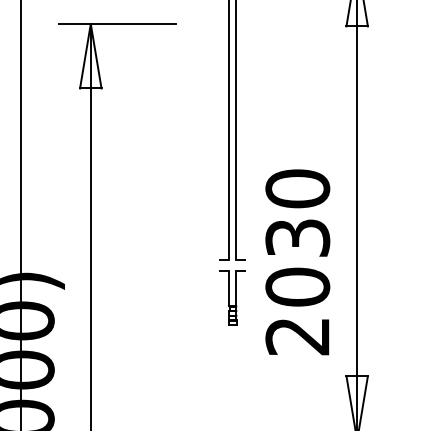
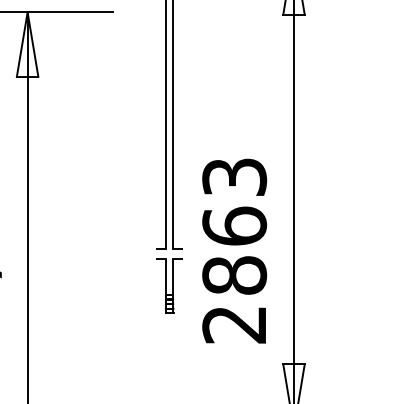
text: (297, 237) -> (234, 225), 2030 -> 2863

